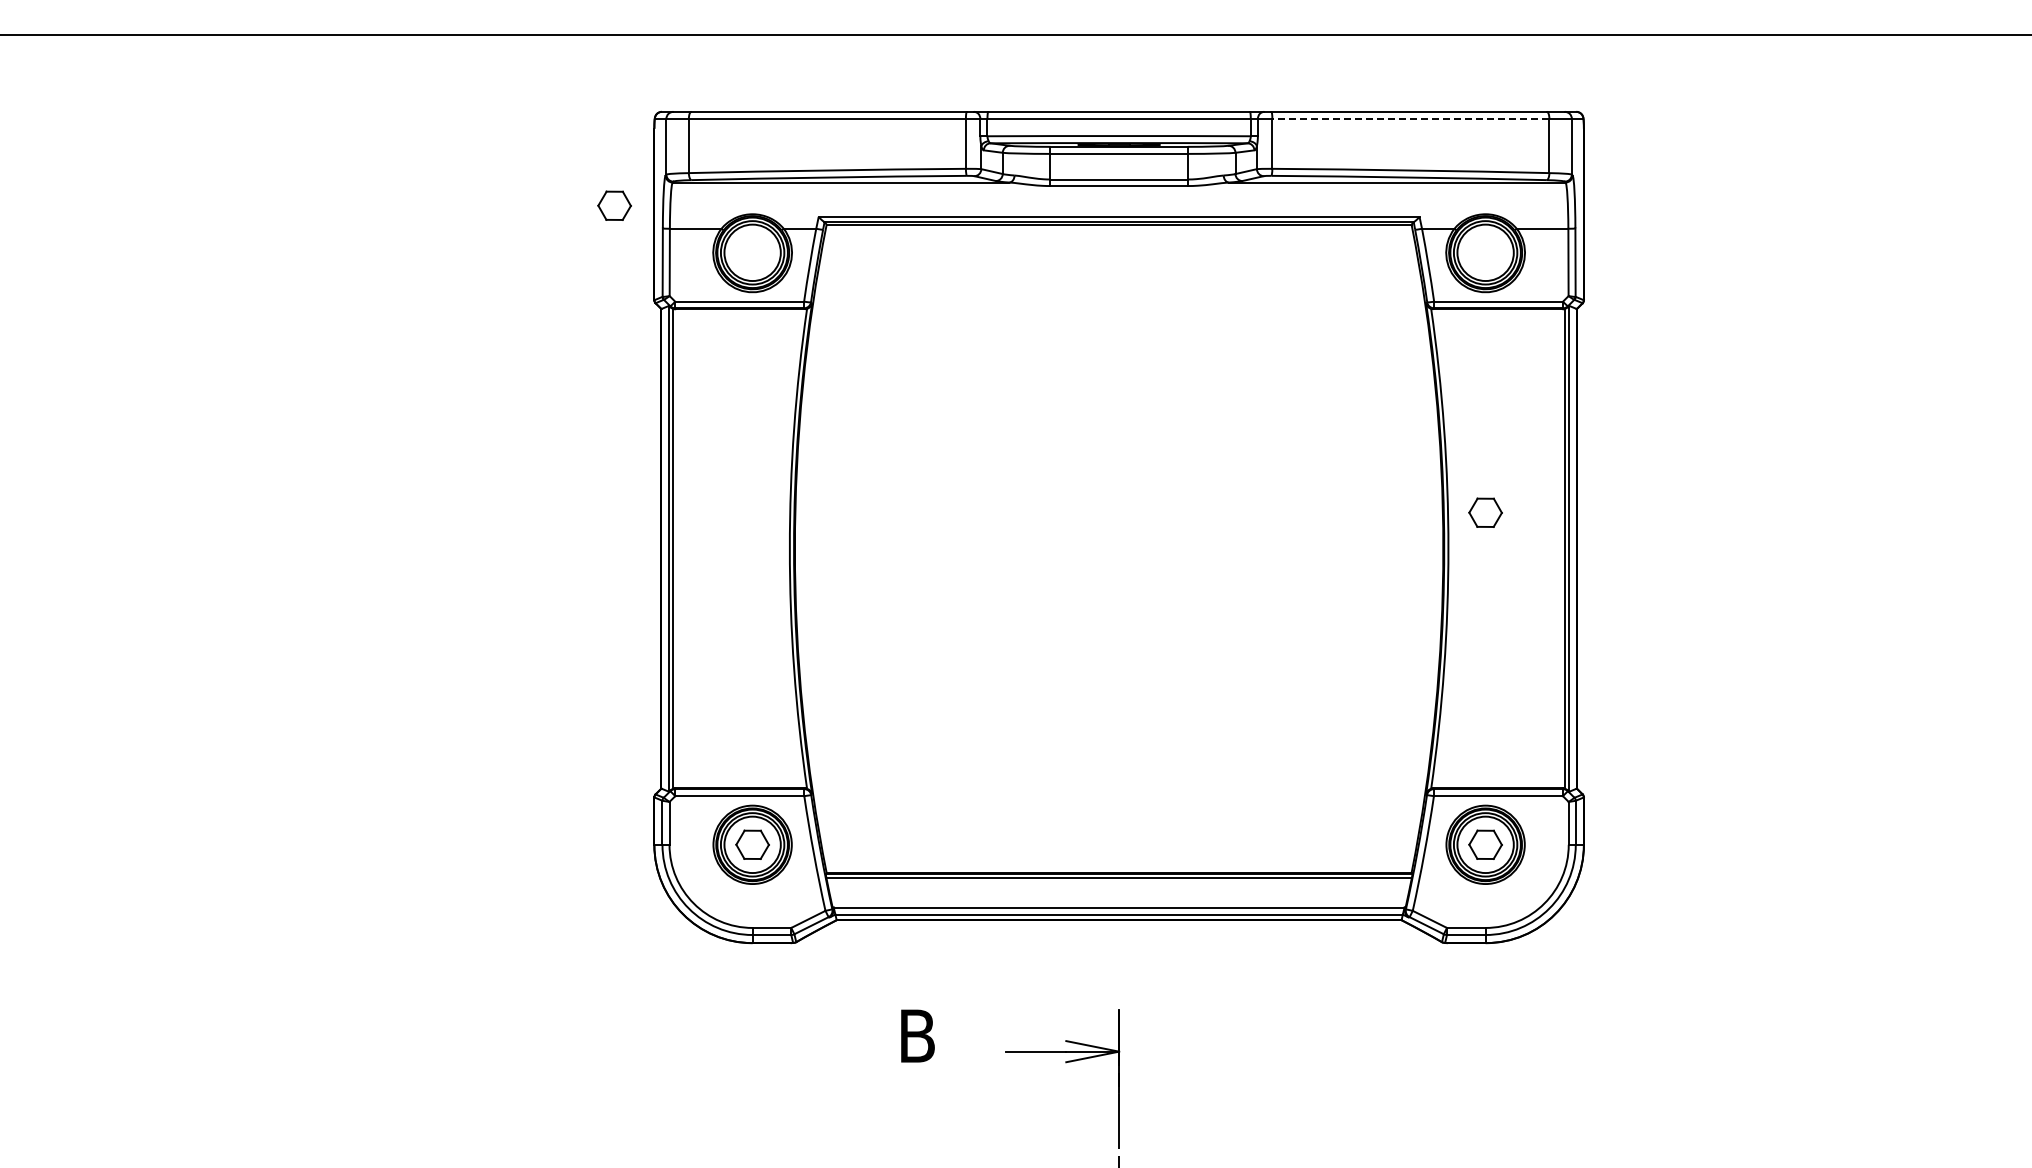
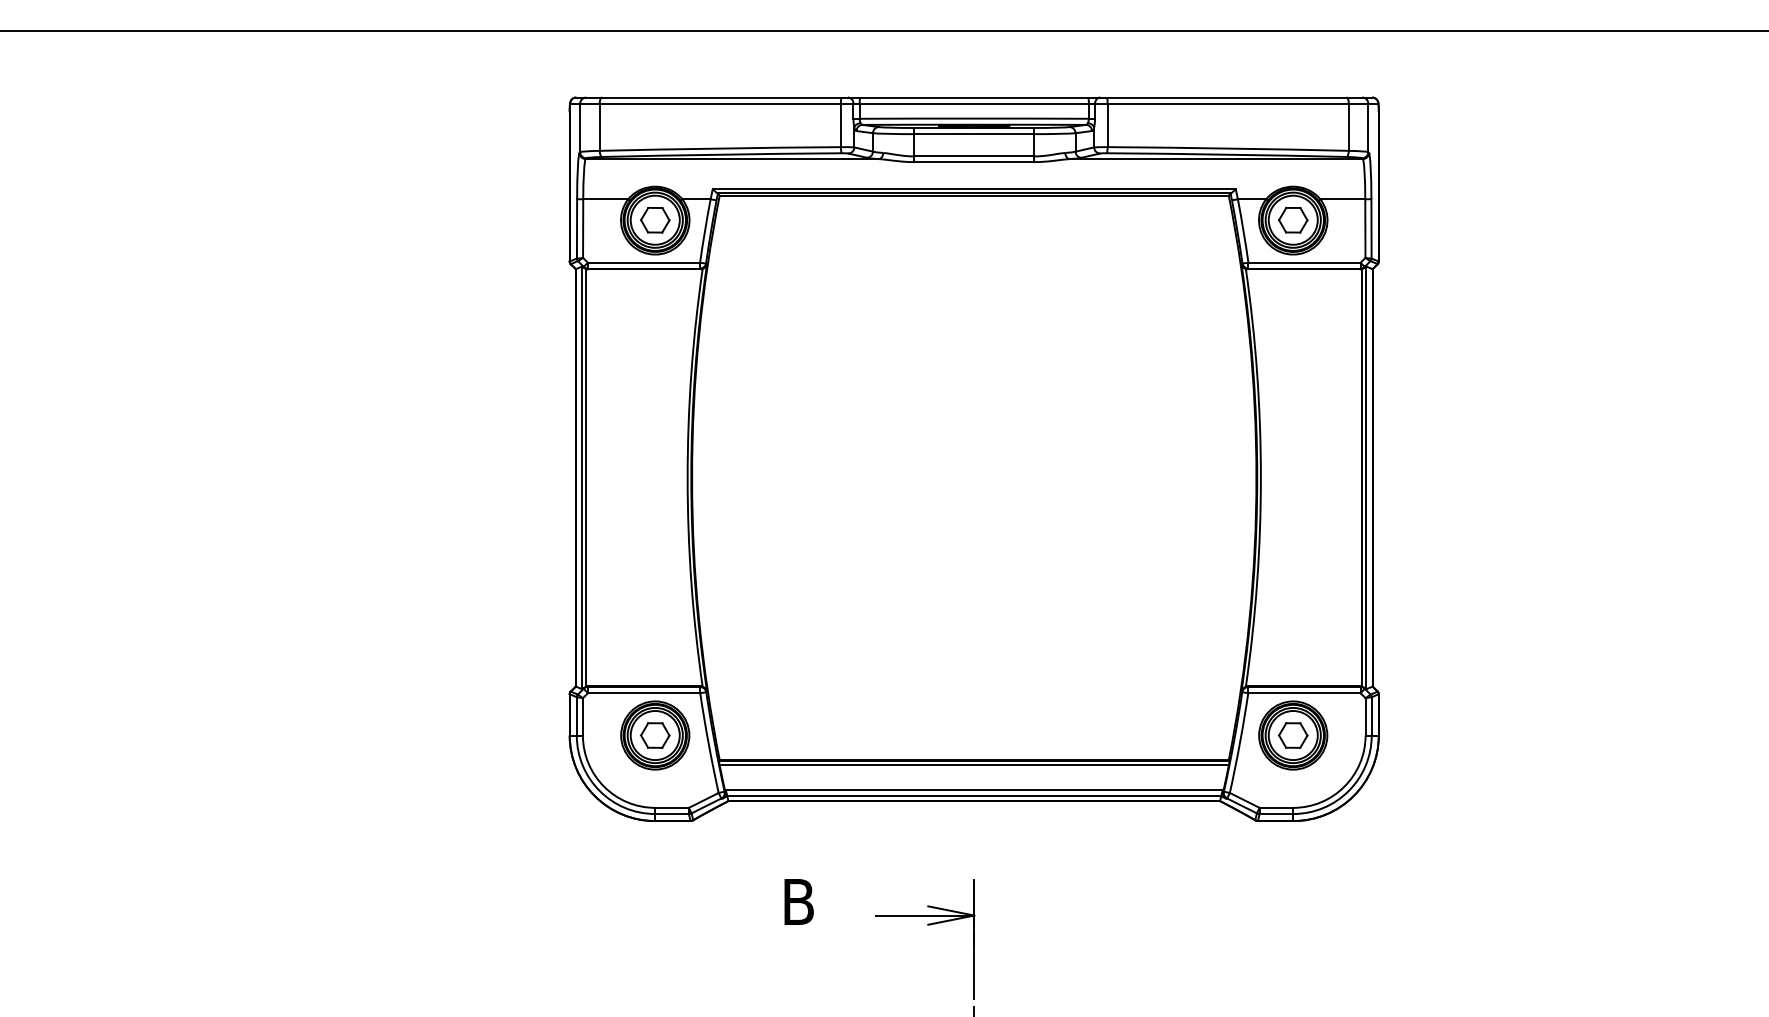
line: (1410, 118) -> (1227, 103), dashed -> solid
part: (614, 205) -> (655, 219), moved
part: (1485, 512) -> (1293, 219), moved

